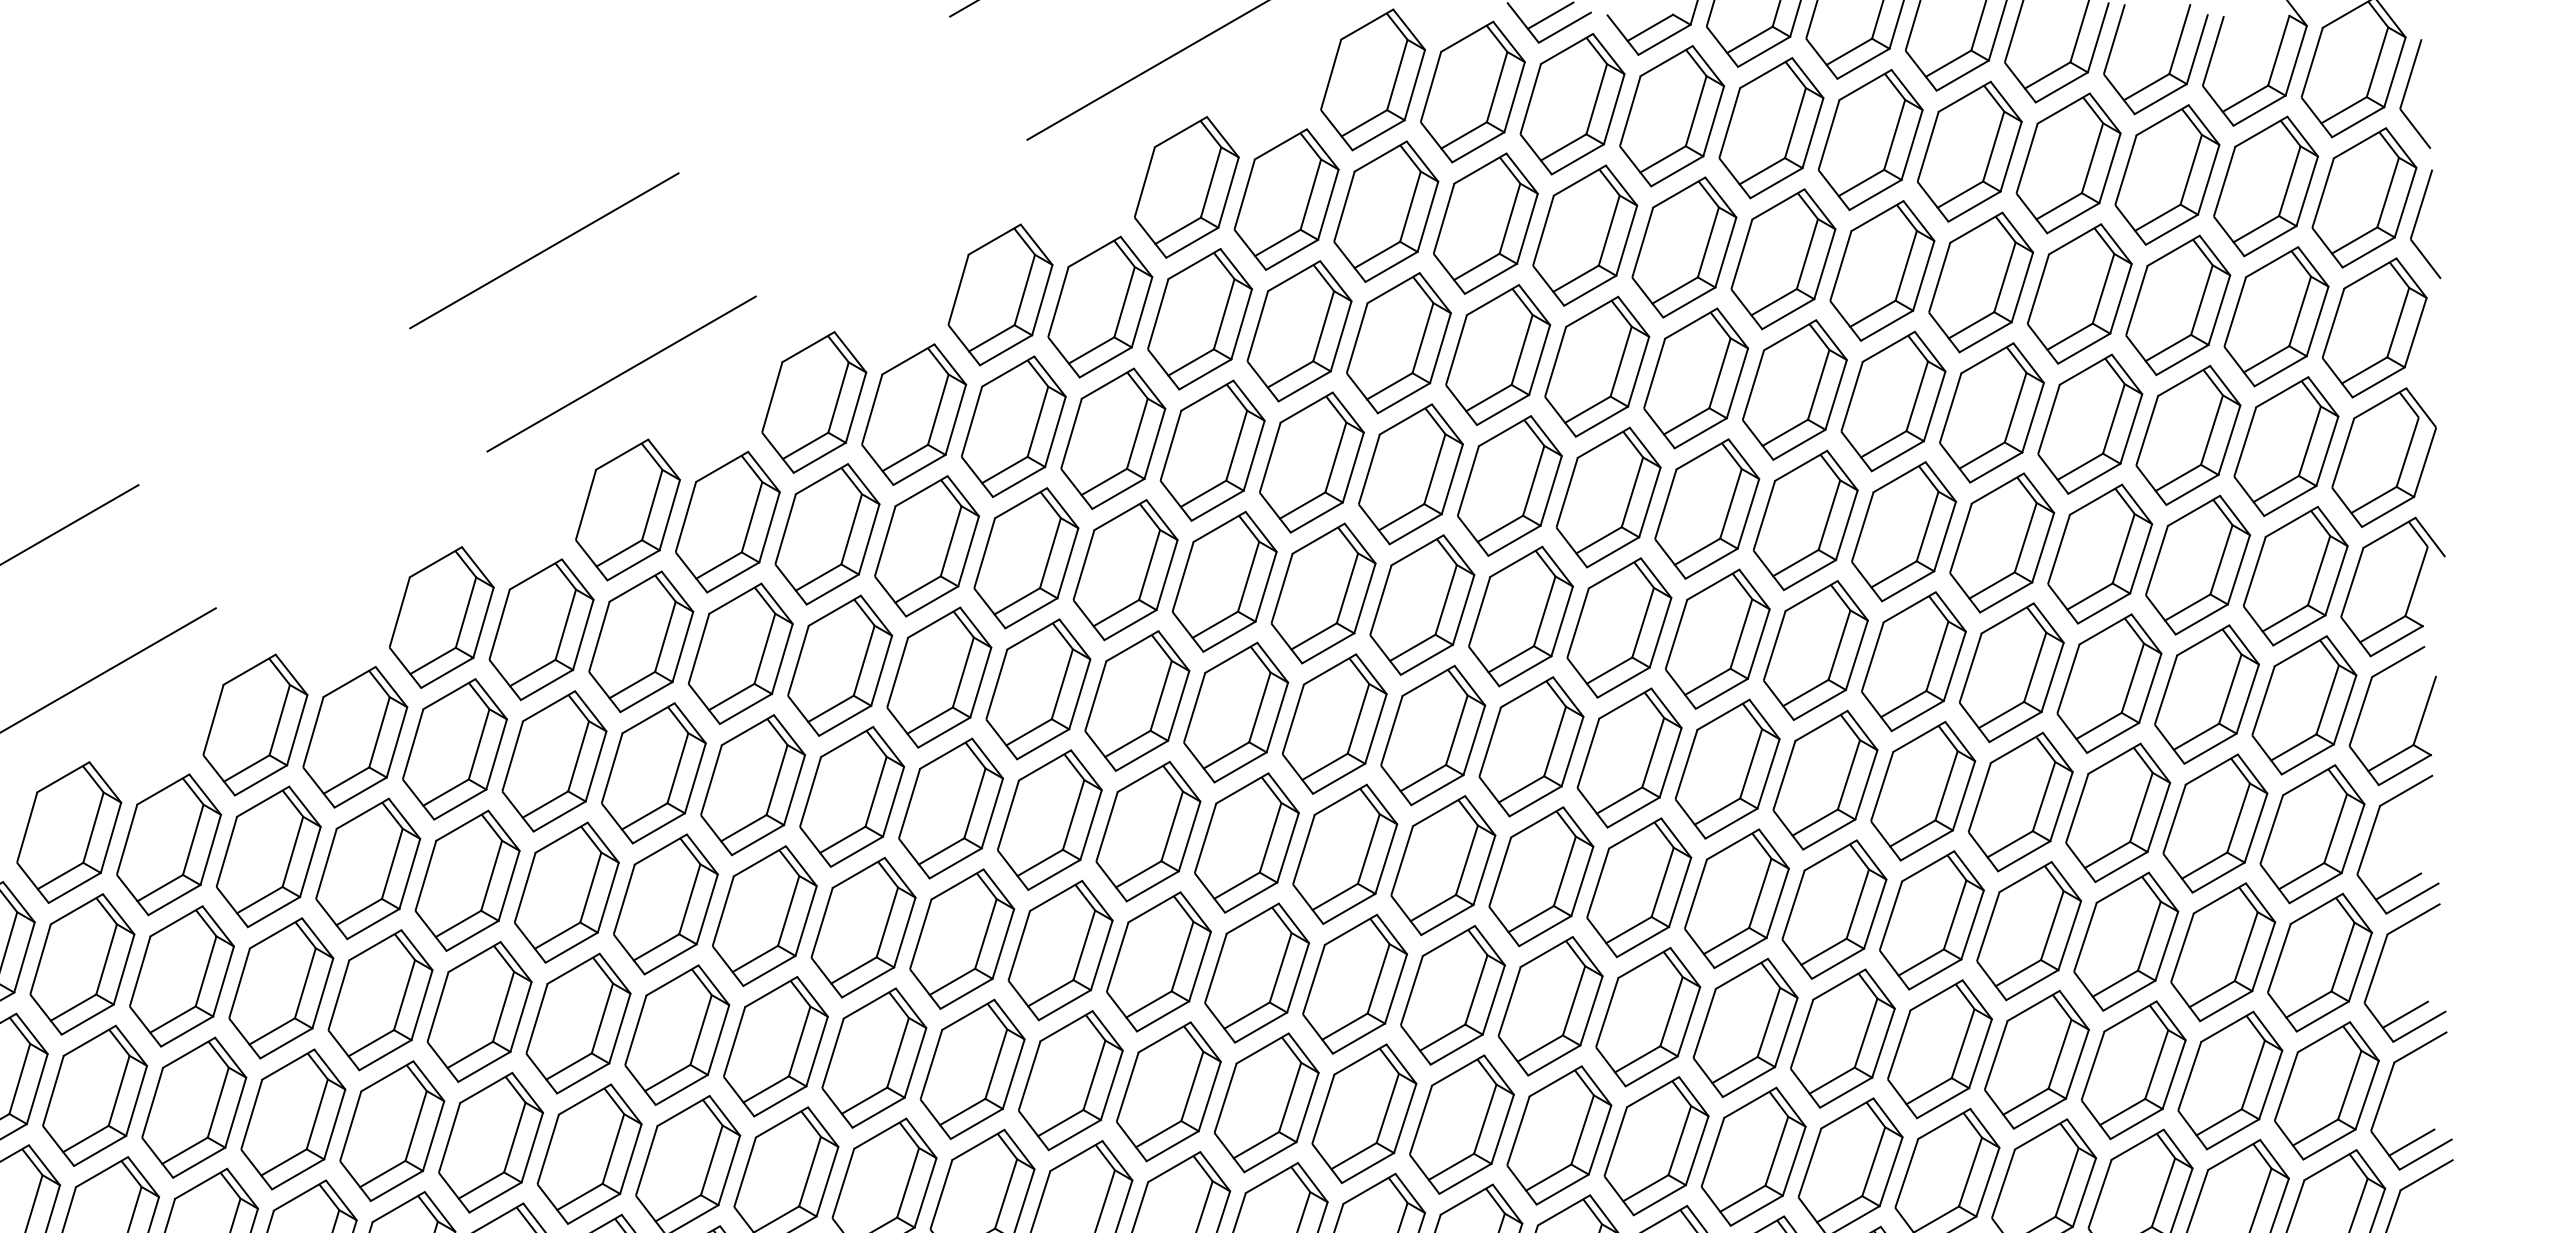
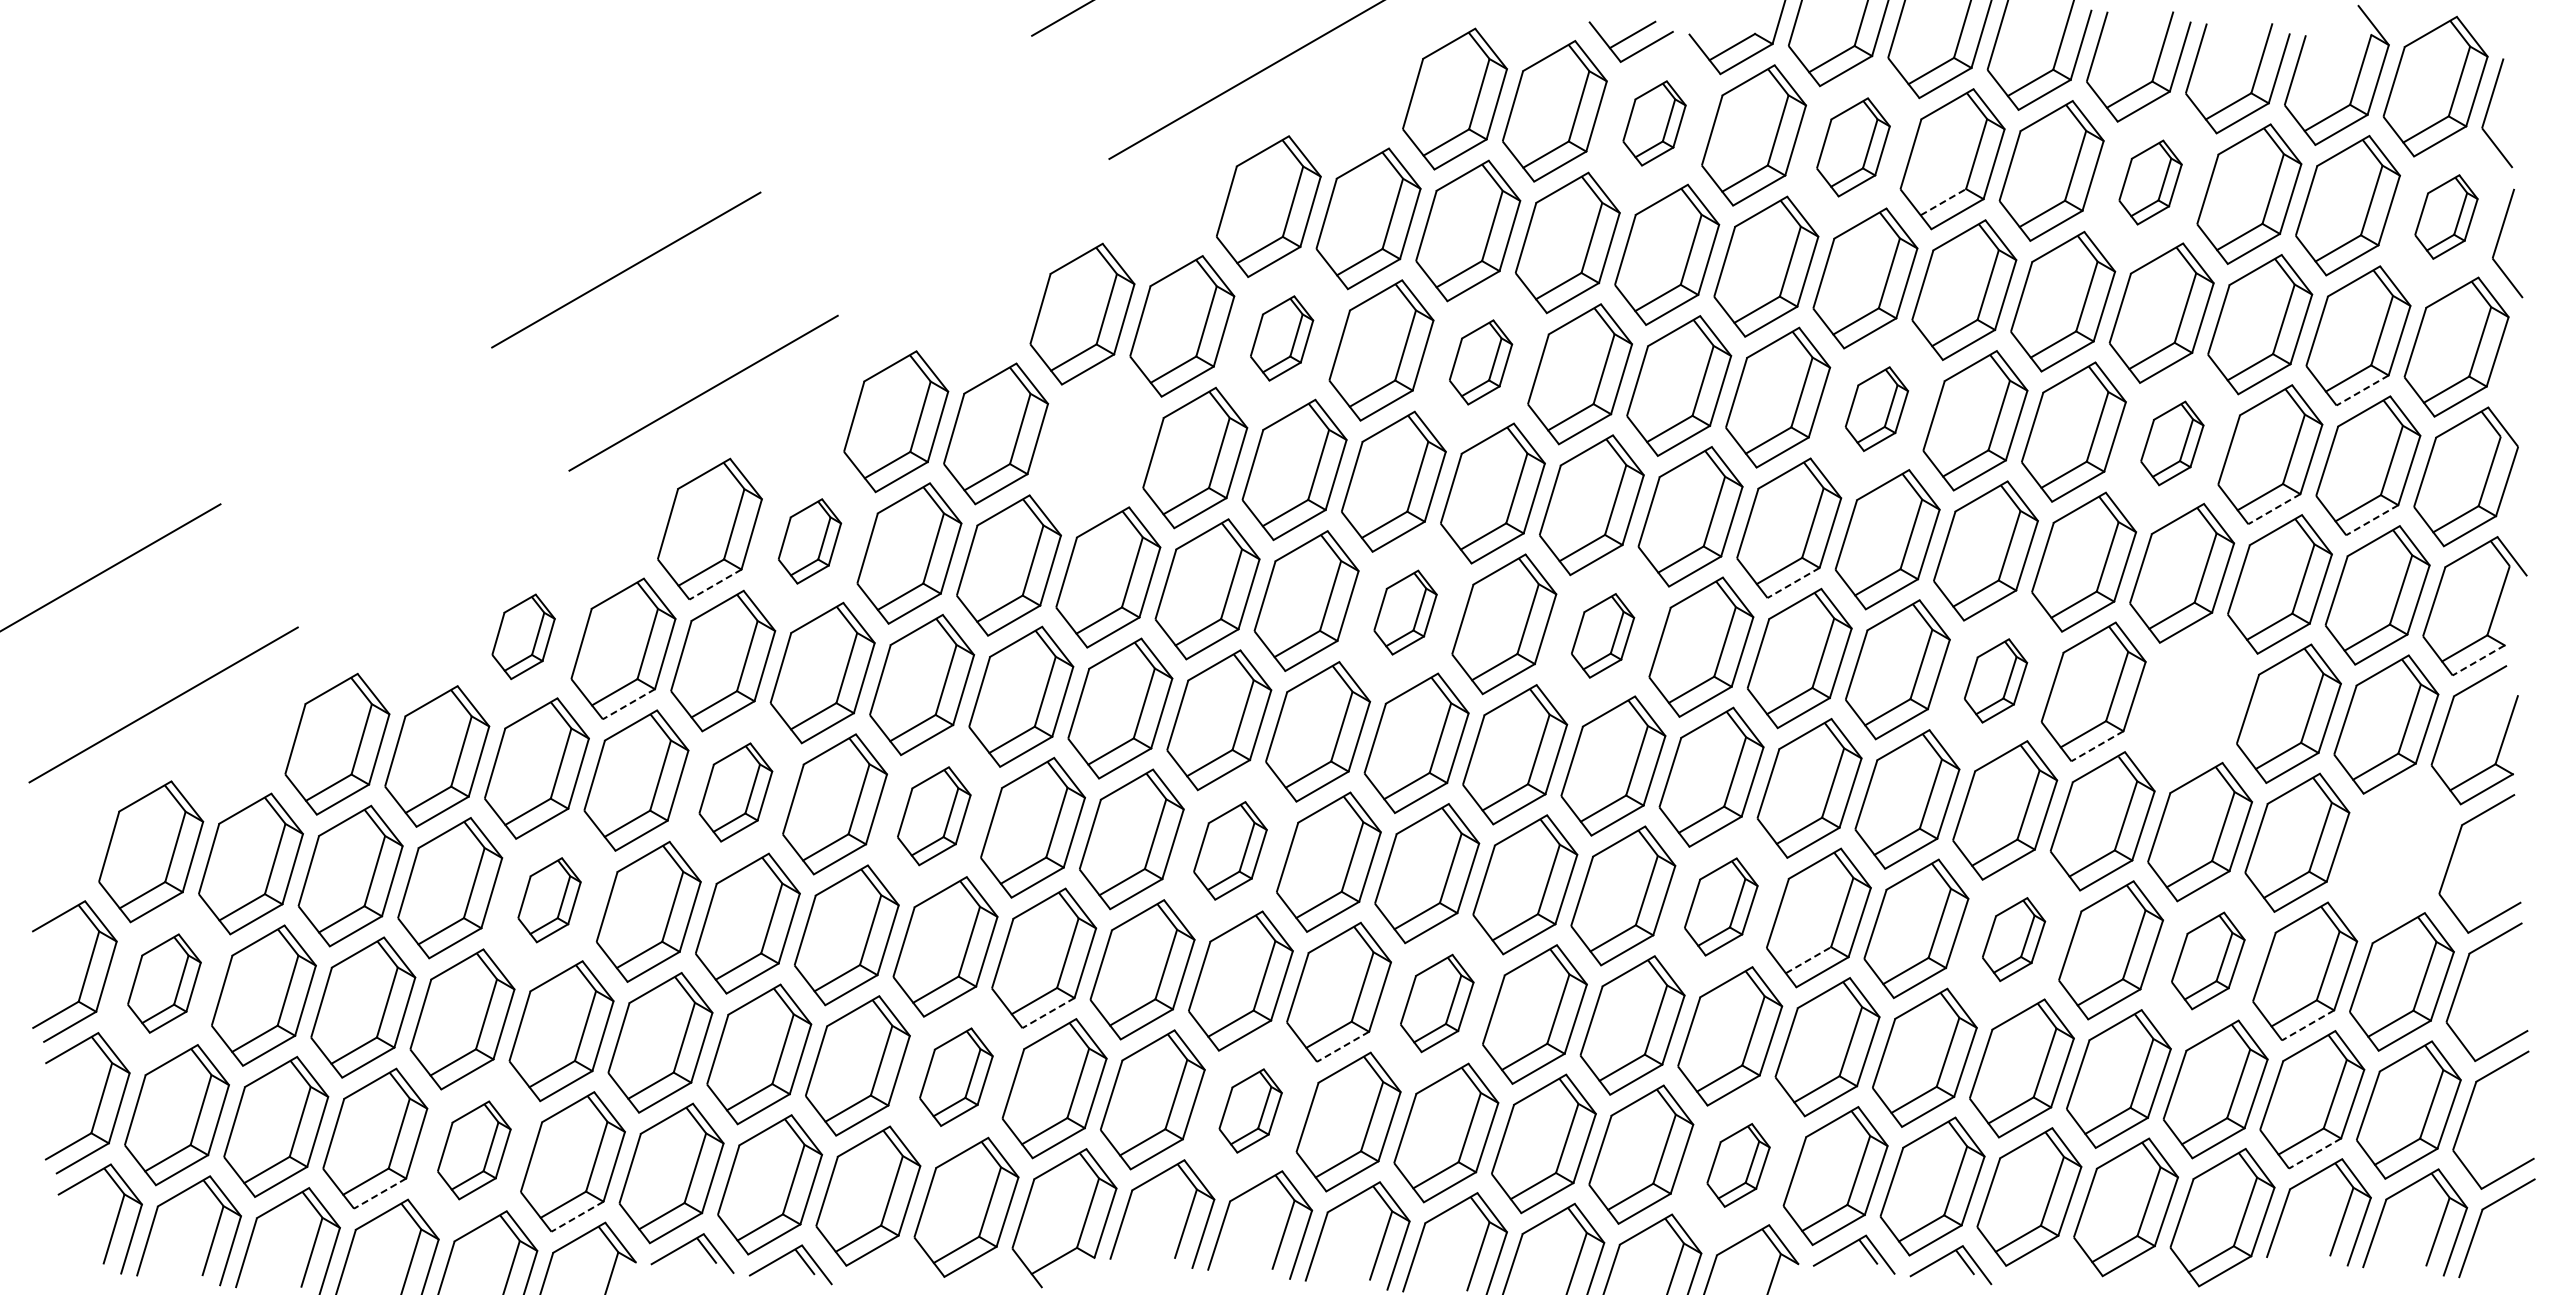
part: (1572, 104) -> (1654, 123), size x0.6
part: (1771, 128) -> (1853, 147), size x0.7
part: (2068, 163) -> (2150, 182), size x0.6
line: (1861, 182) -> (1943, 201), solid -> dashed
part: (2364, 197) -> (2446, 216), size x0.6
part: (1199, 319) -> (1281, 338), size x0.6
part: (1398, 343) -> (1480, 362), size x0.6
line: (2280, 371) -> (2362, 390), solid -> dashed
part: (1794, 389) -> (1876, 408), size x0.6
part: (2090, 424) -> (2172, 443), size x0.6
part: (1013, 426) -> (1095, 445), removed
line: (2191, 490) -> (2273, 509), solid -> dashed
line: (2289, 501) -> (2371, 520), solid -> dashed
part: (727, 522) -> (809, 541), size x0.6
line: (1711, 564) -> (1793, 583), solid -> dashed
line: (633, 565) -> (715, 584), solid -> dashed
part: (1323, 593) -> (1405, 612), size x0.6
part: (1520, 616) -> (1602, 635), size x0.6
part: (441, 617) -> (523, 636), size x0.6
line: (2396, 641) -> (2478, 660), solid -> dashed
part: (1913, 661) -> (1995, 680), size x0.6
part: (2109, 683) -> (2191, 702), removed
line: (546, 685) -> (628, 704), solid -> dashed
line: (2015, 727) -> (2097, 746), solid -> dashed
part: (653, 773) -> (735, 792), size x0.7
part: (852, 797) -> (934, 816), size x0.7
part: (1148, 831) -> (1230, 850), size x0.7
part: (2312, 834) -> (2394, 853), removed
part: (467, 881) -> (549, 900), size x0.6
line: (2398, 886) -> (2480, 905), removed
part: (1639, 887) -> (1721, 906), size x0.7
part: (1931, 920) -> (2013, 939), size x0.6
line: (1726, 940) -> (1808, 959), solid -> dashed
part: (2126, 941) -> (2208, 960), size x0.7
part: (82, 964) -> (164, 983), size x0.7
part: (1355, 984) -> (1437, 1003), size x0.7
line: (966, 994) -> (1048, 1013), solid -> dashed
line: (2225, 1006) -> (2307, 1025), solid -> dashed
line: (2404, 1014) -> (2486, 1033), removed
line: (1260, 1028) -> (1342, 1047), solid -> dashed
part: (874, 1057) -> (956, 1076), size x0.7
part: (1168, 1091) -> (1250, 1110), size x0.6
part: (392, 1131) -> (474, 1150), size x0.7
line: (2232, 1134) -> (2314, 1153), solid -> dashed
line: (2411, 1142) -> (2493, 1161), removed
part: (1656, 1146) -> (1738, 1165), size x0.6
line: (297, 1174) -> (379, 1193), solid -> dashed
line: (495, 1197) -> (577, 1216), solid -> dashed

